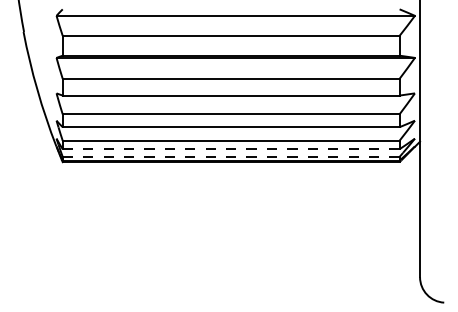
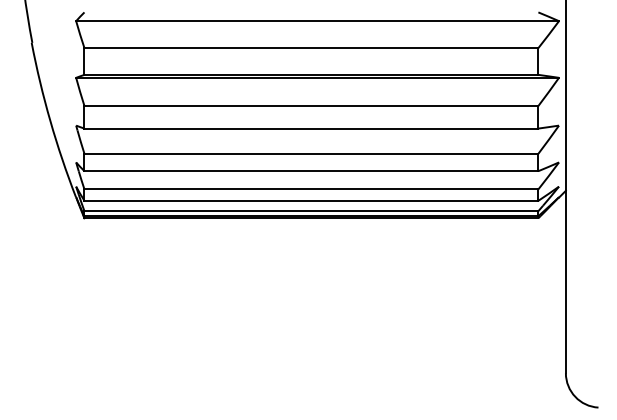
line: (231, 148) -> (311, 200), dashed -> solid
line: (231, 157) -> (311, 211), dashed -> solid

